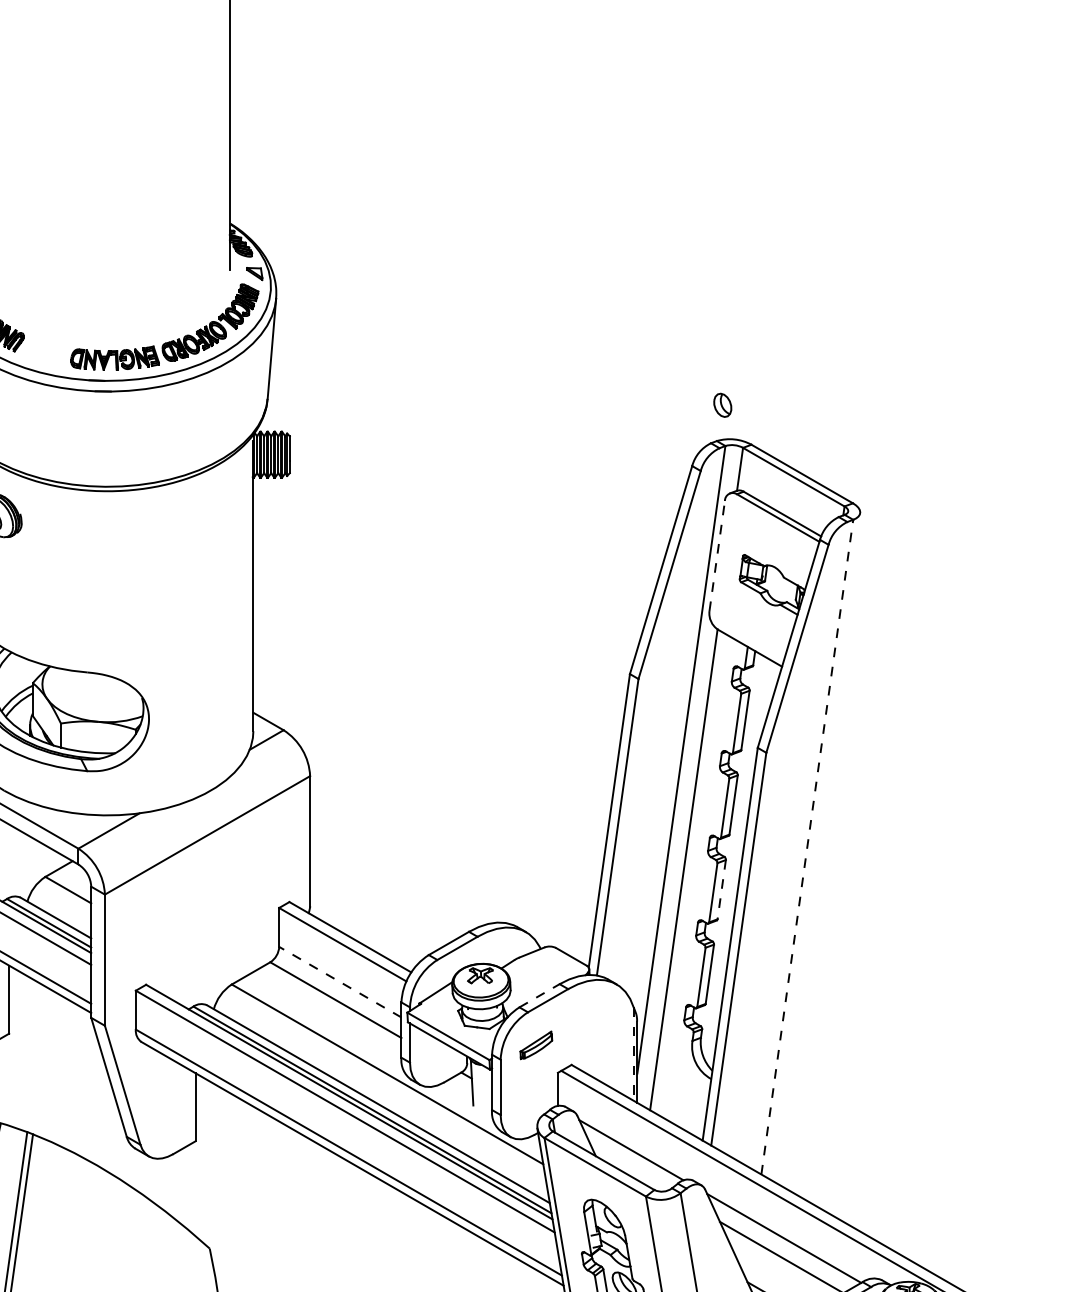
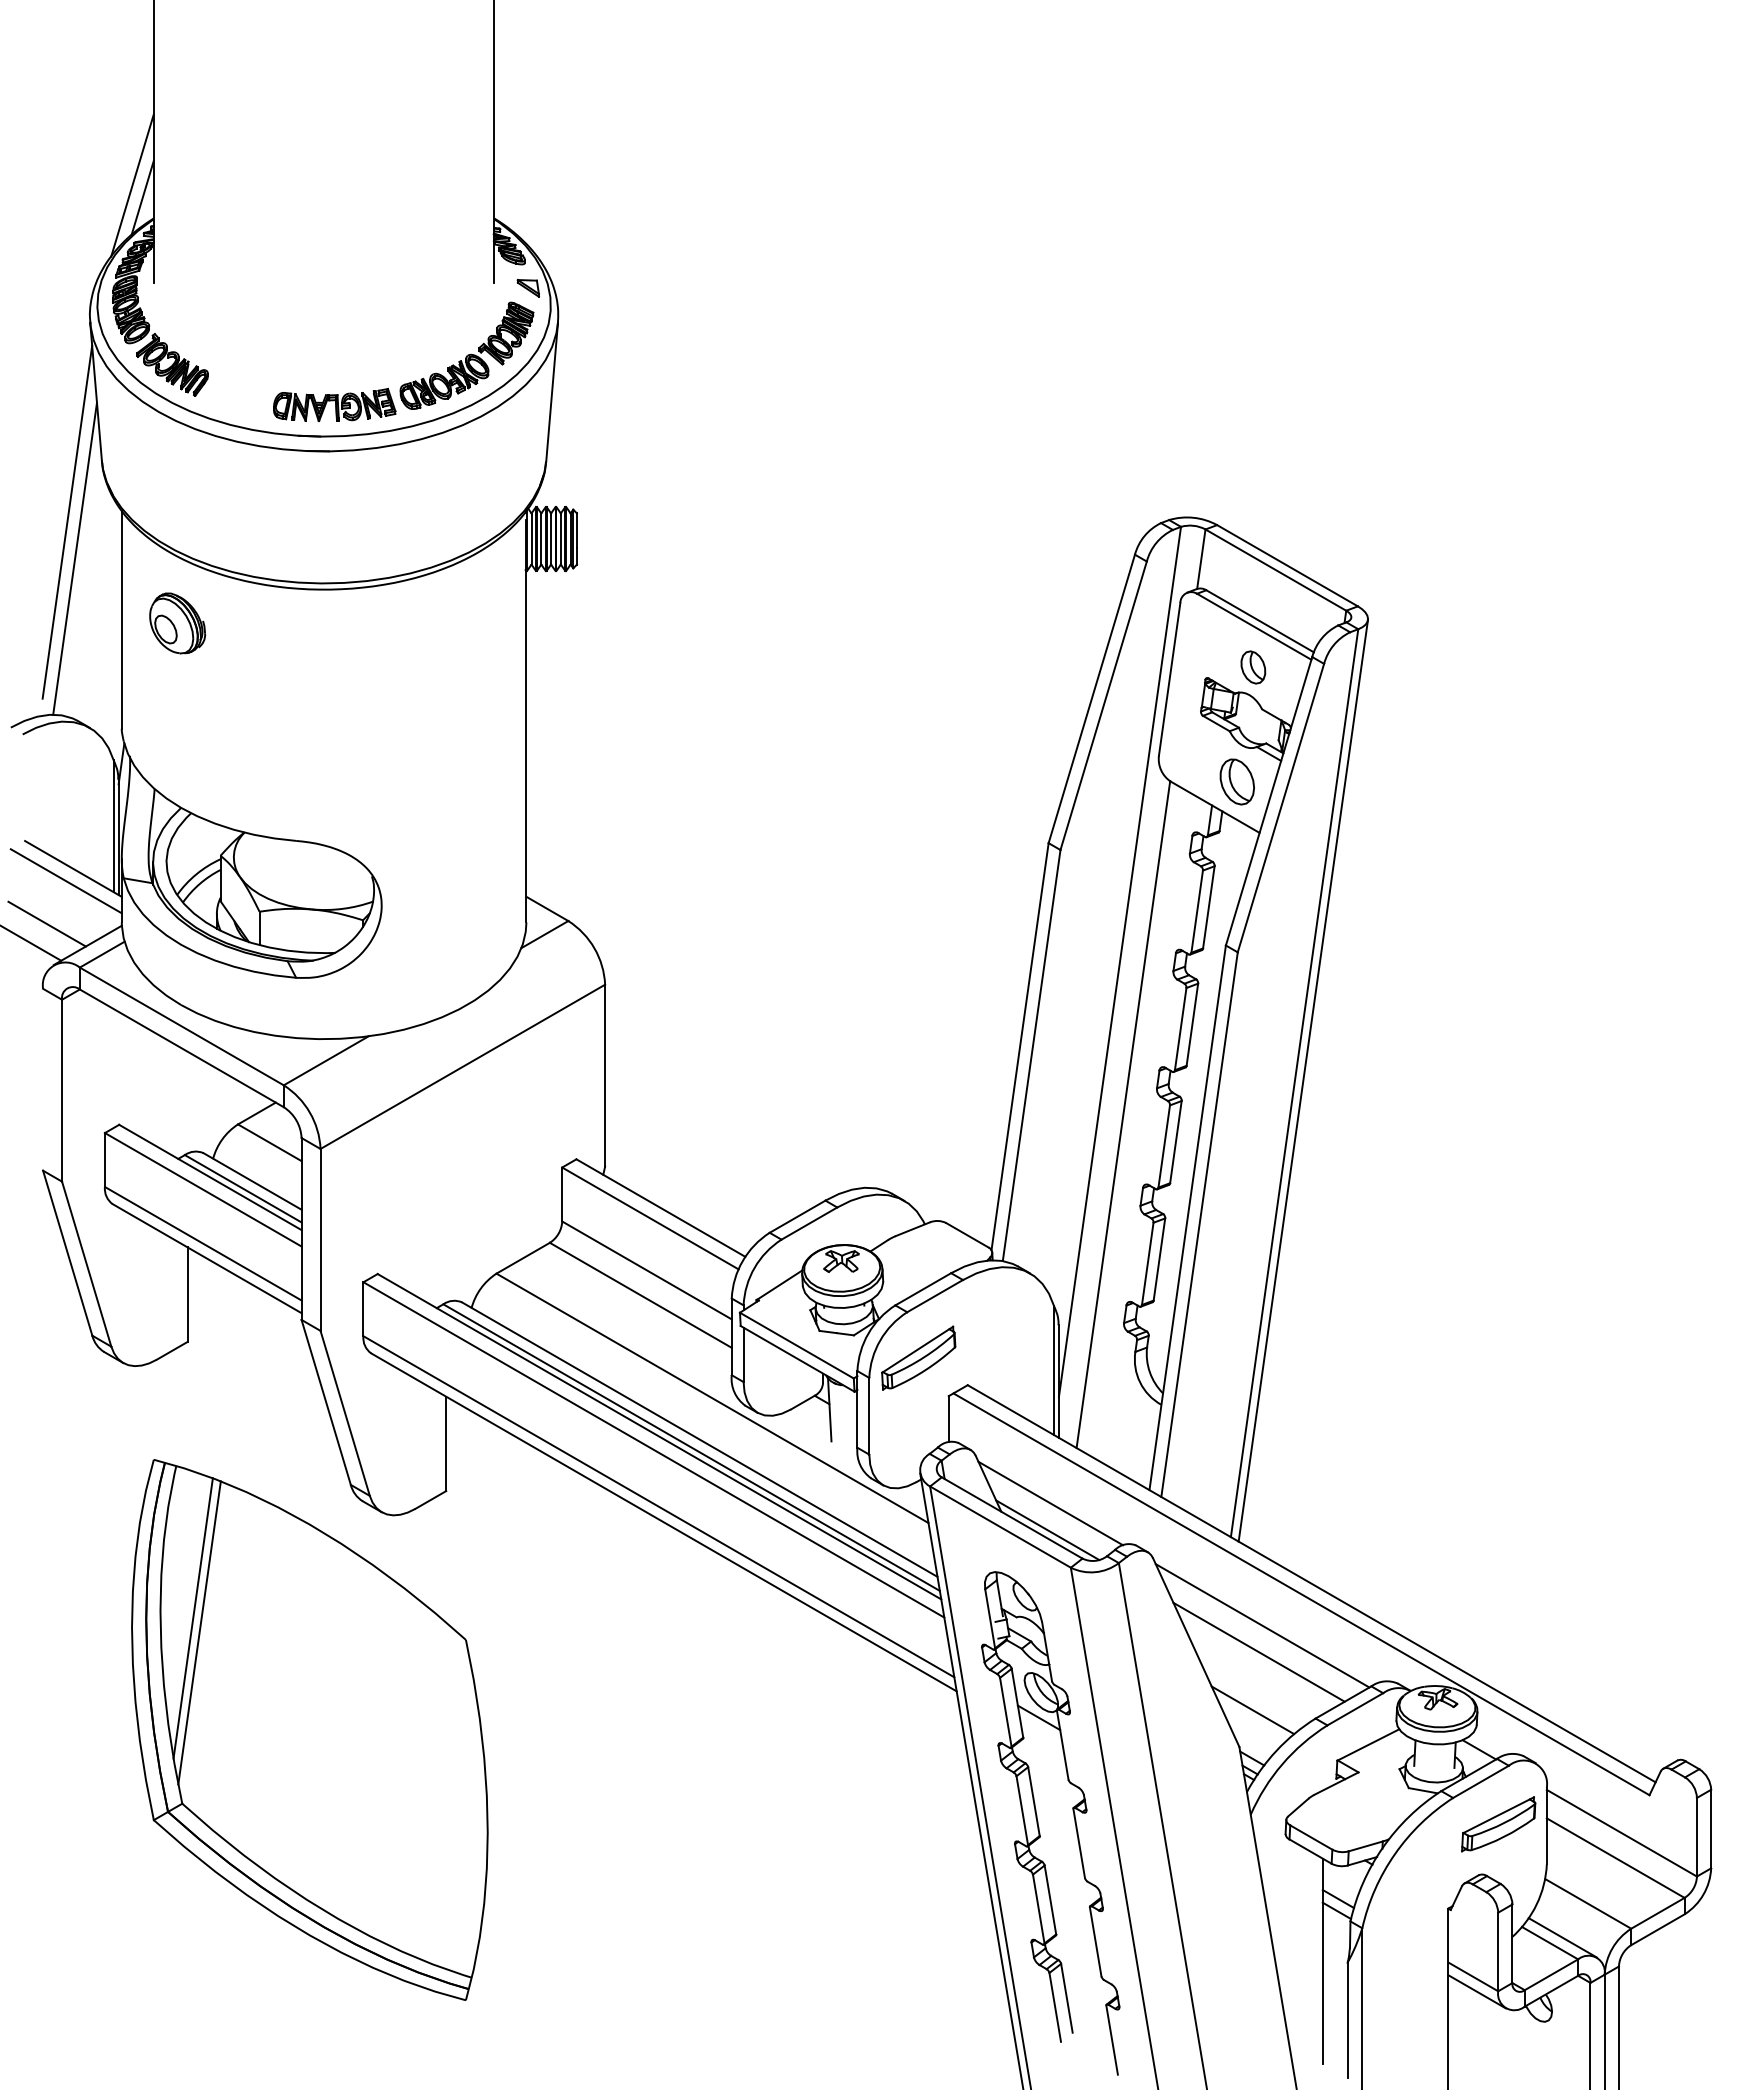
part: (722, 405) -> (1253, 667), moved
line: (717, 555) -> (1169, 678), dashed -> solid
part: (765, 629) -> (1236, 781), added
line: (813, 845) -> (1302, 1080), added
line: (807, 846) -> (1294, 1082), dashed -> solid
line: (721, 889) -> (1175, 1142), dashed -> solid
line: (339, 982) -> (646, 1270), dashed -> solid
line: (539, 995) -> (923, 1289), dashed -> solid
part: (536, 1044) -> (918, 1357), size x1.67
line: (633, 1054) -> (1053, 1370), dashed -> solid
line: (629, 1169) -> (1047, 1530), added

